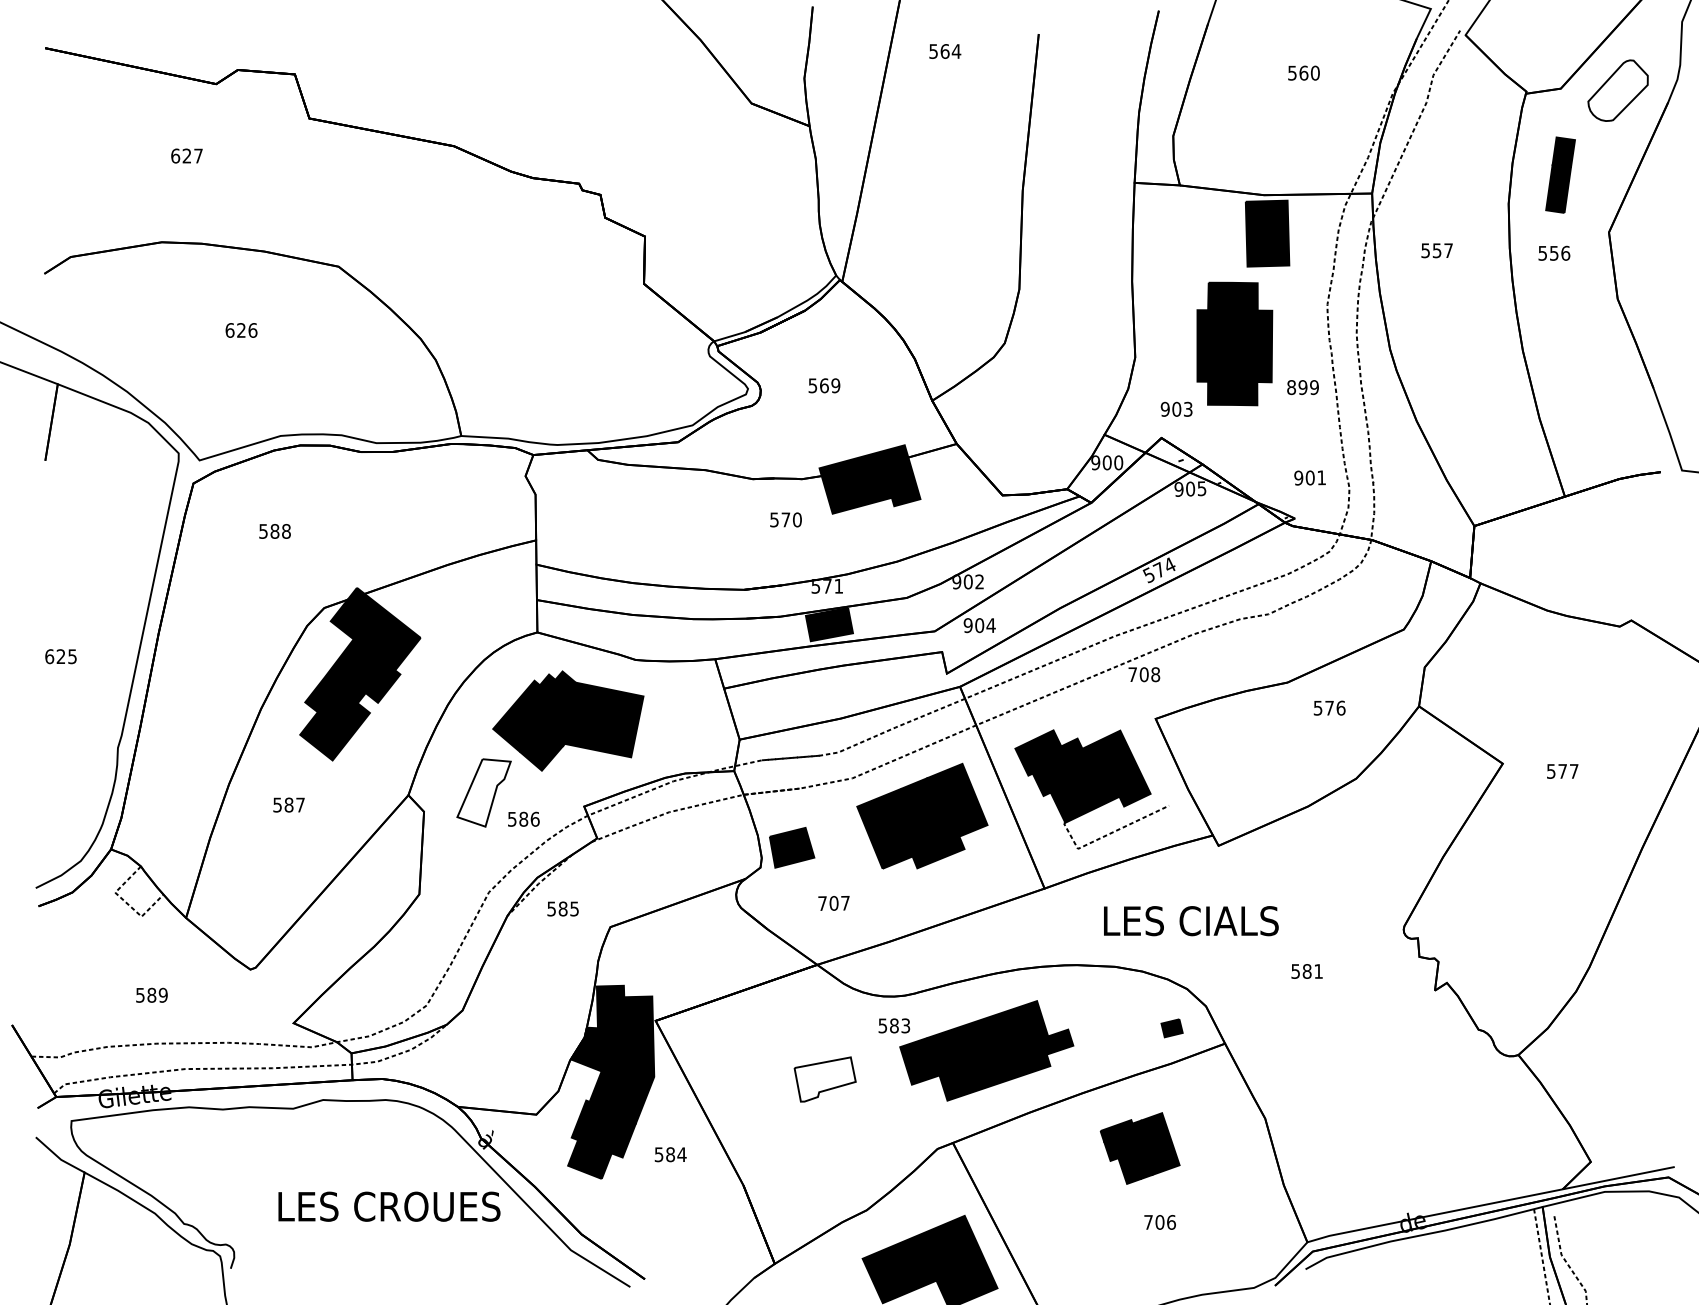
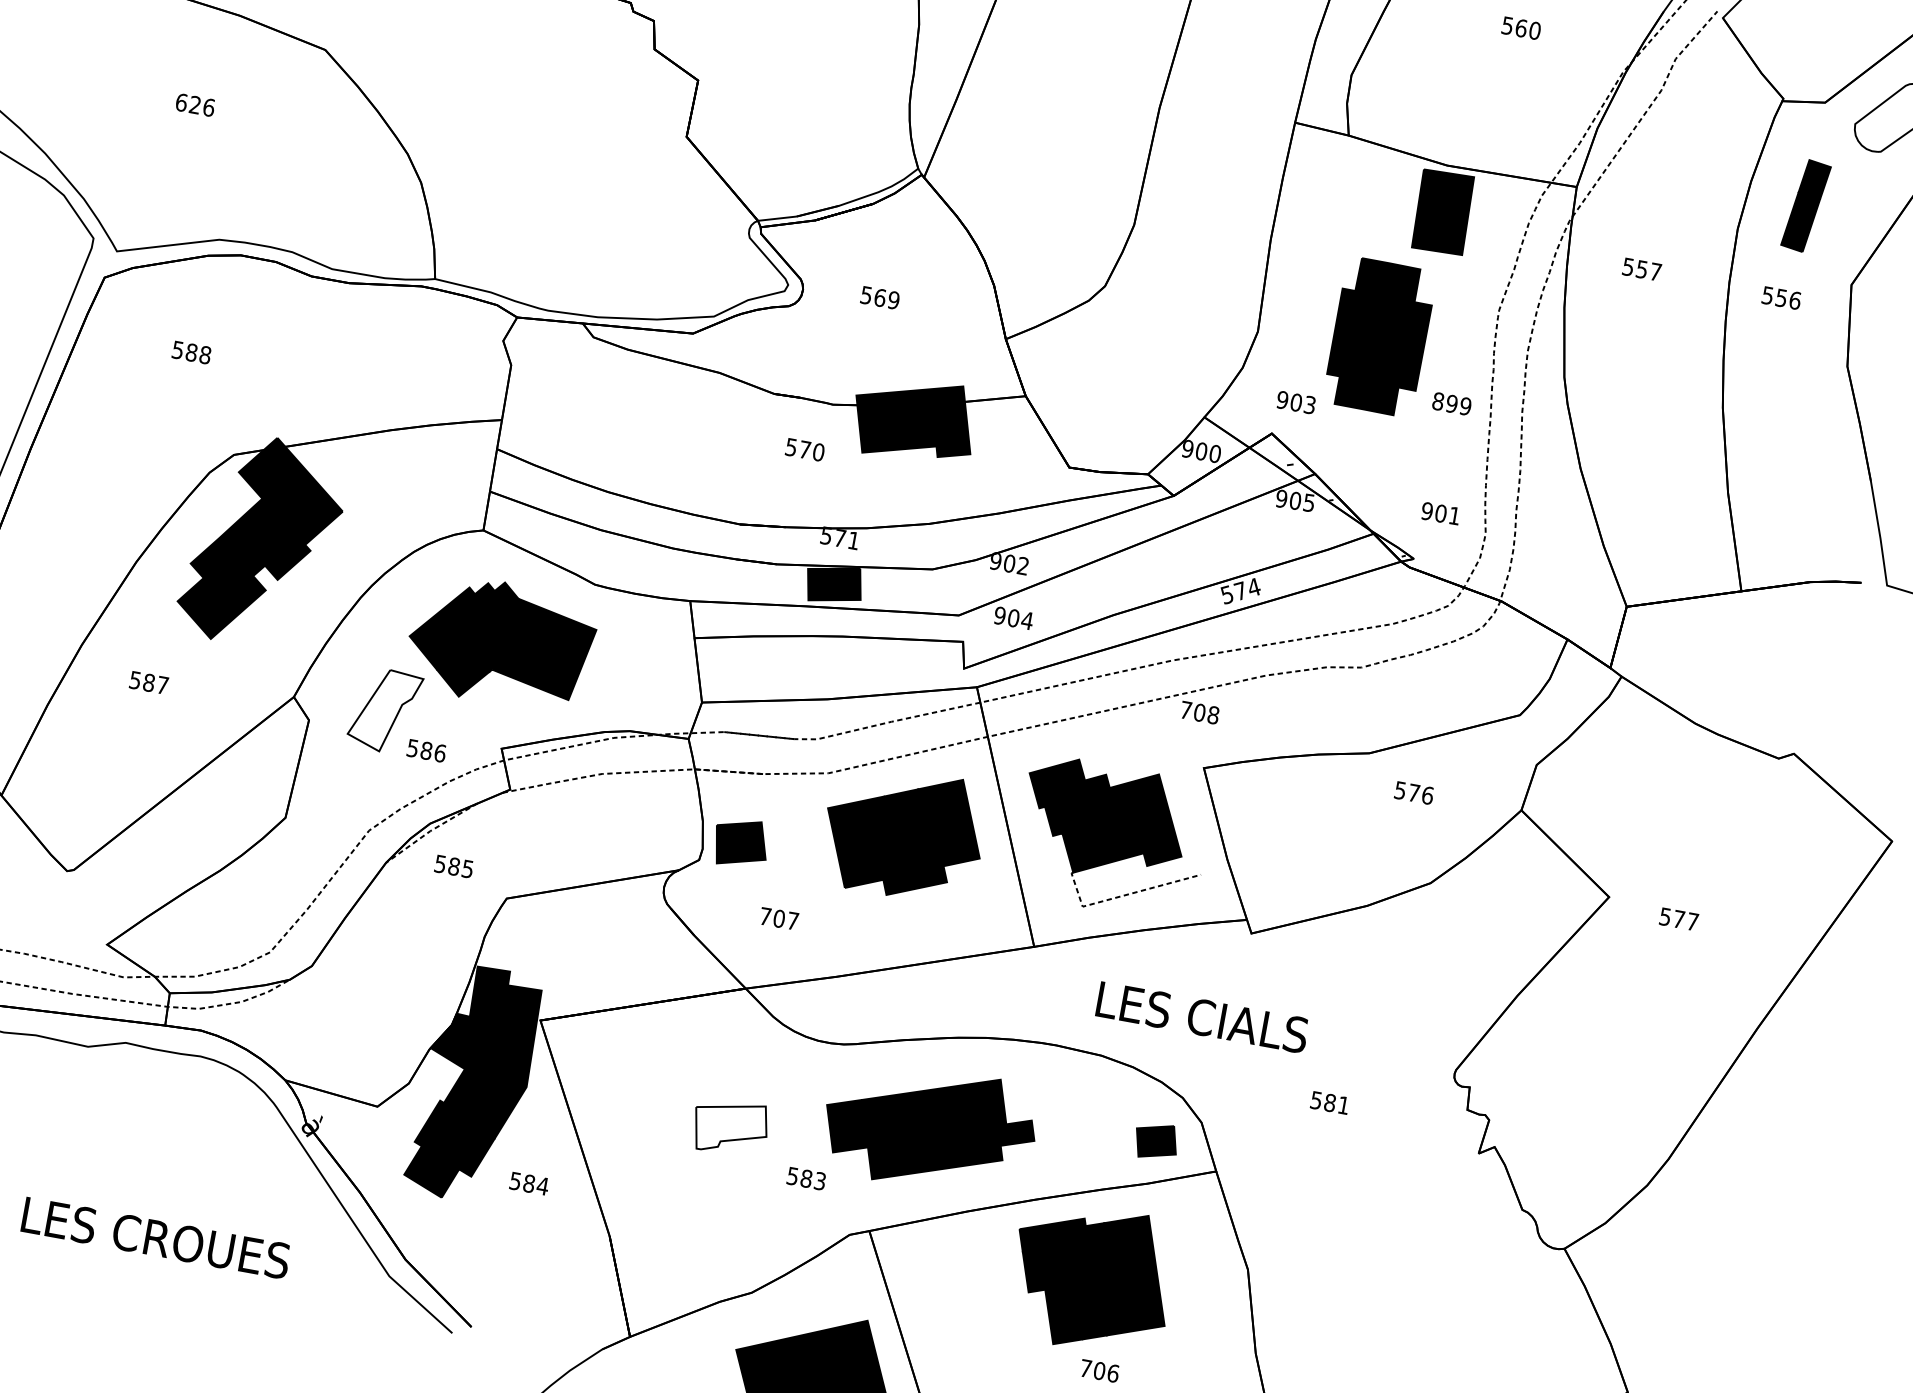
text: (894, 1025) -> (806, 1178), moved
part: (1171, 1028) -> (1155, 1141), size x1.67
part: (1139, 1148) -> (1091, 1278), size x1.67
text: (389, 1206) -> (156, 1237), moved

